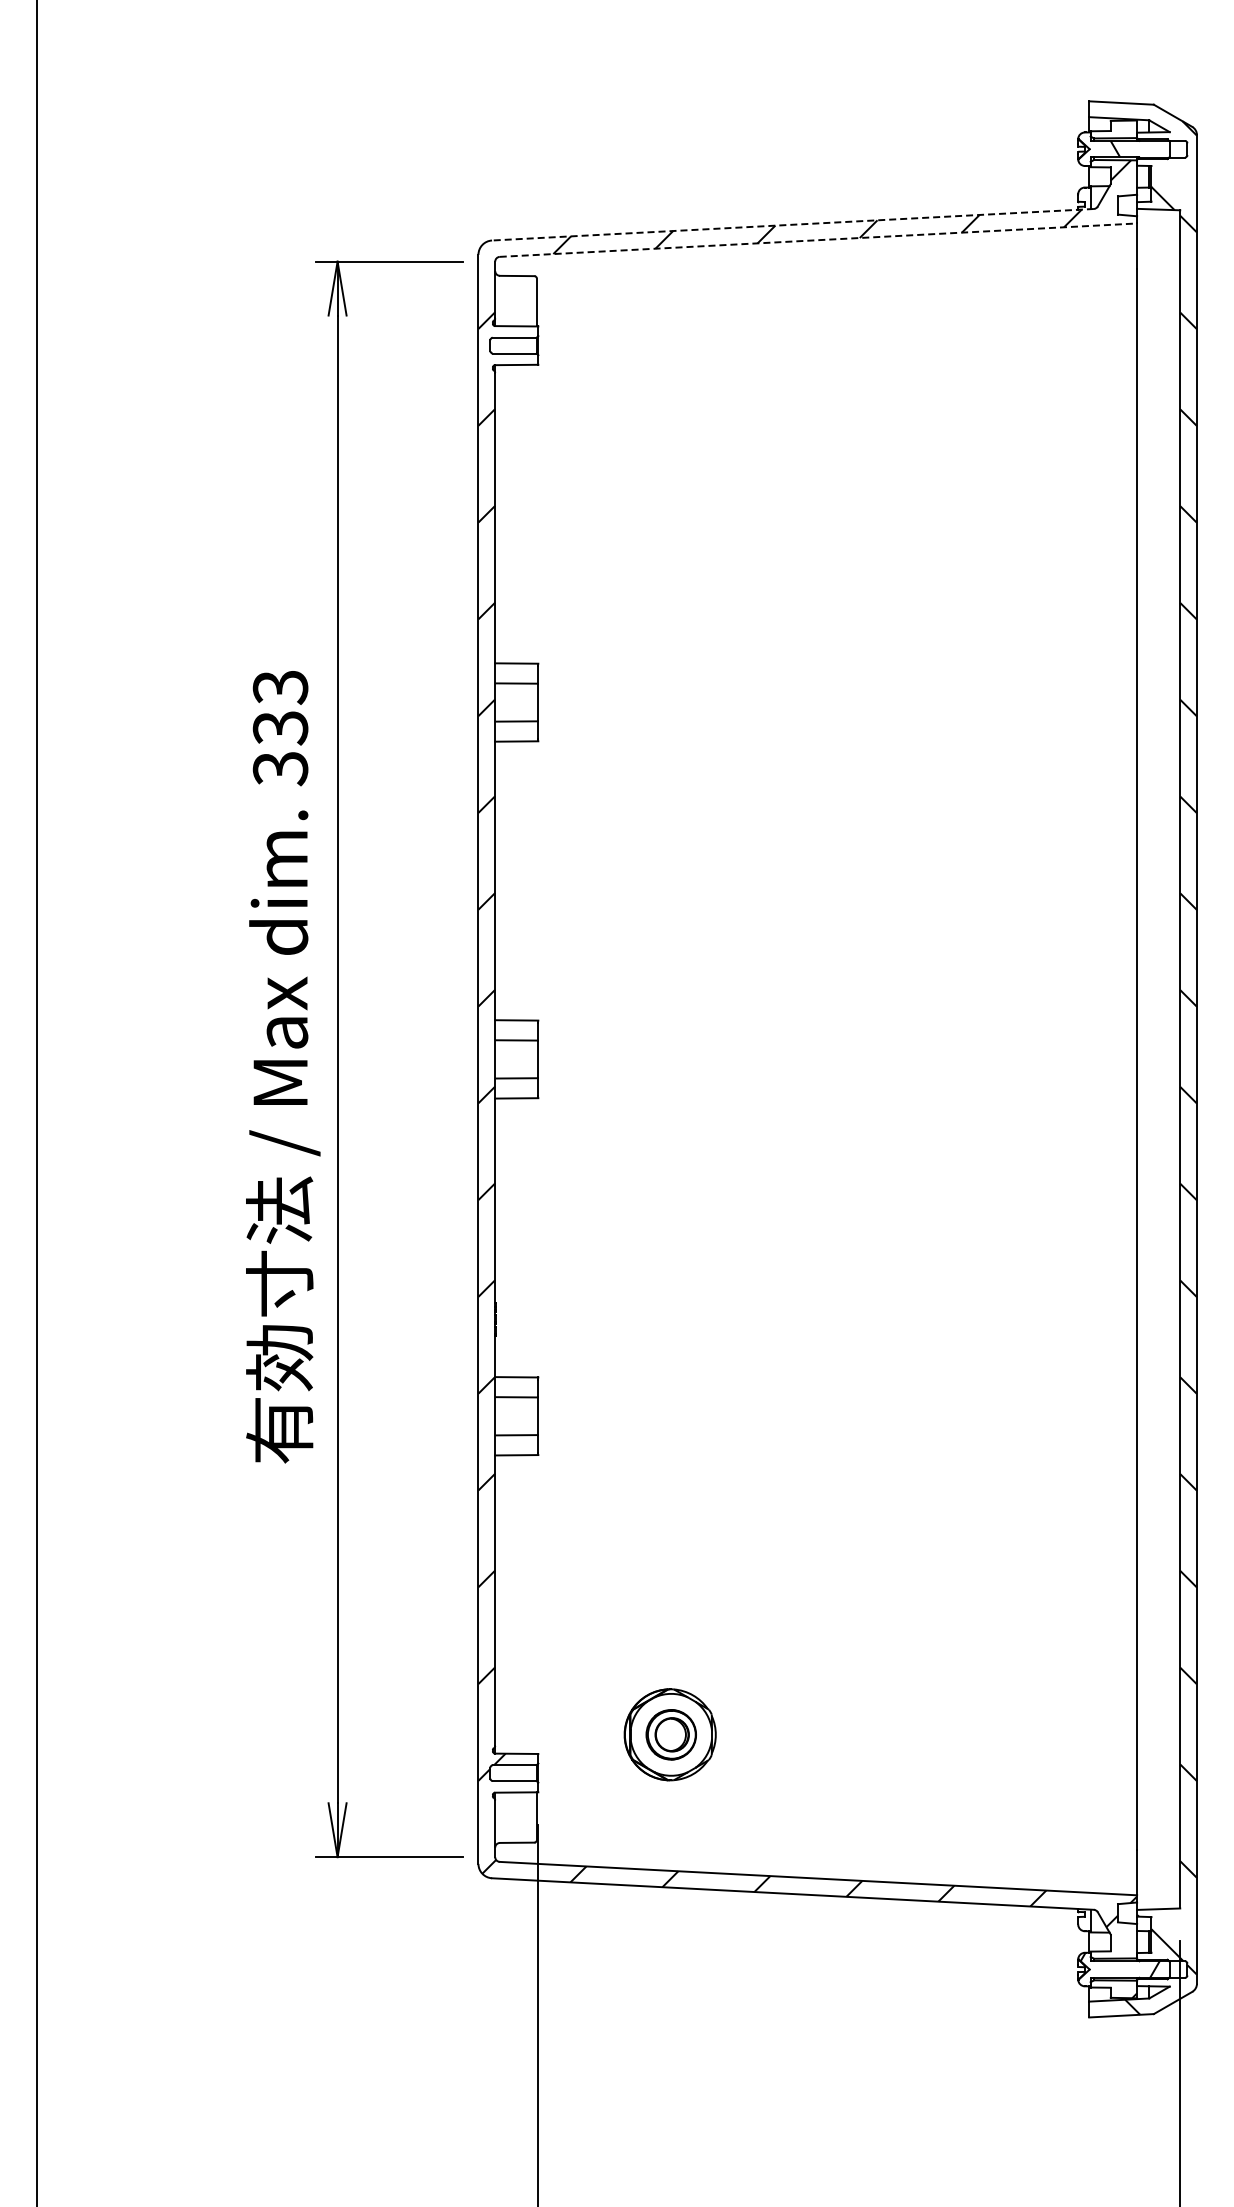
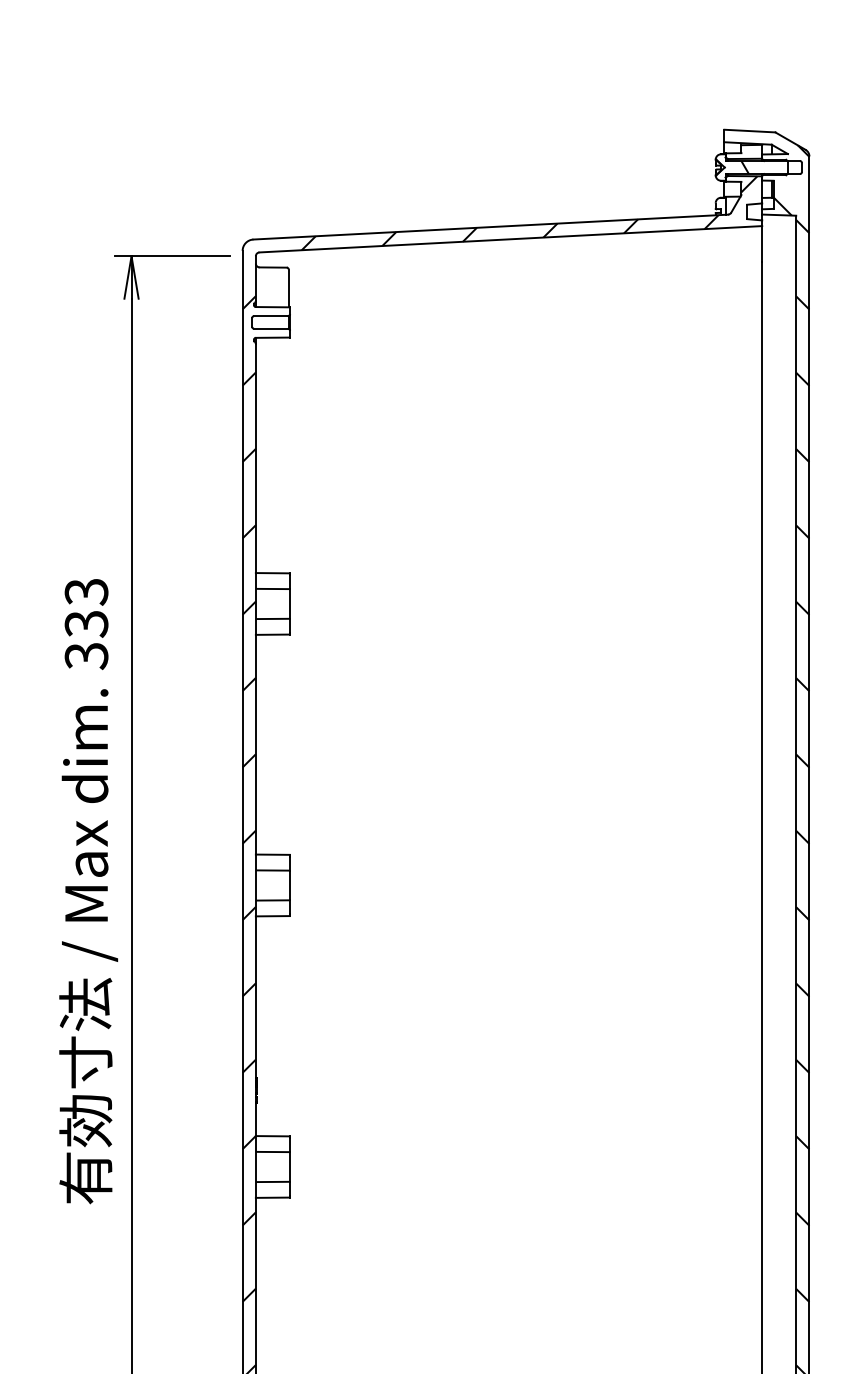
line: (792, 224) -> (490, 226), dashed -> solid
line: (818, 240) -> (510, 239), dashed -> solid

